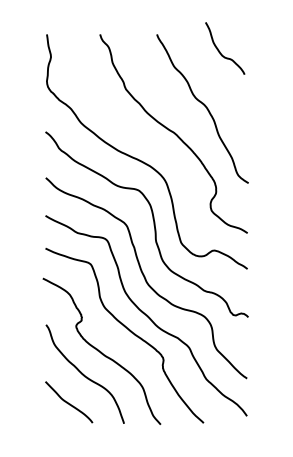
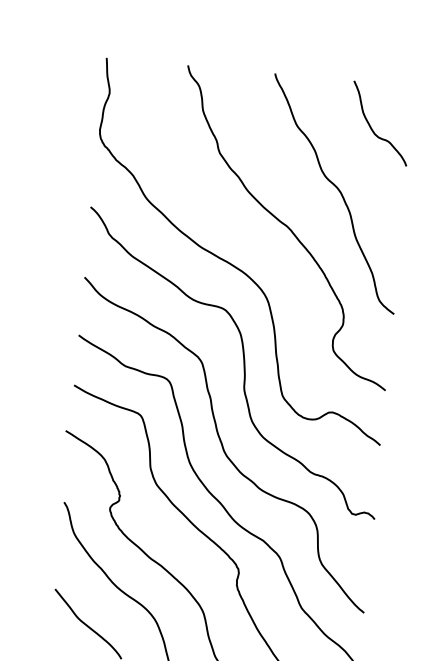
curve: (220, 51) -> (372, 127), moved

